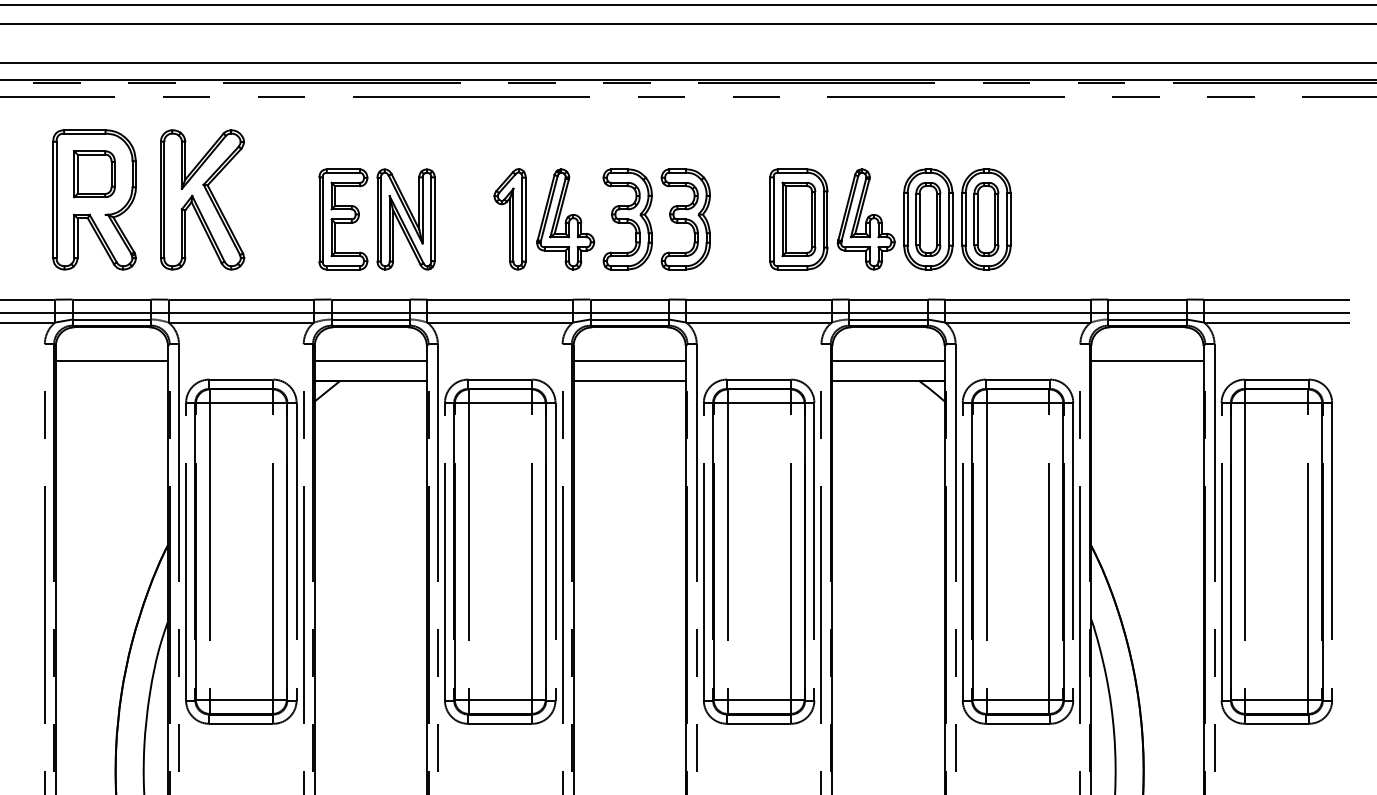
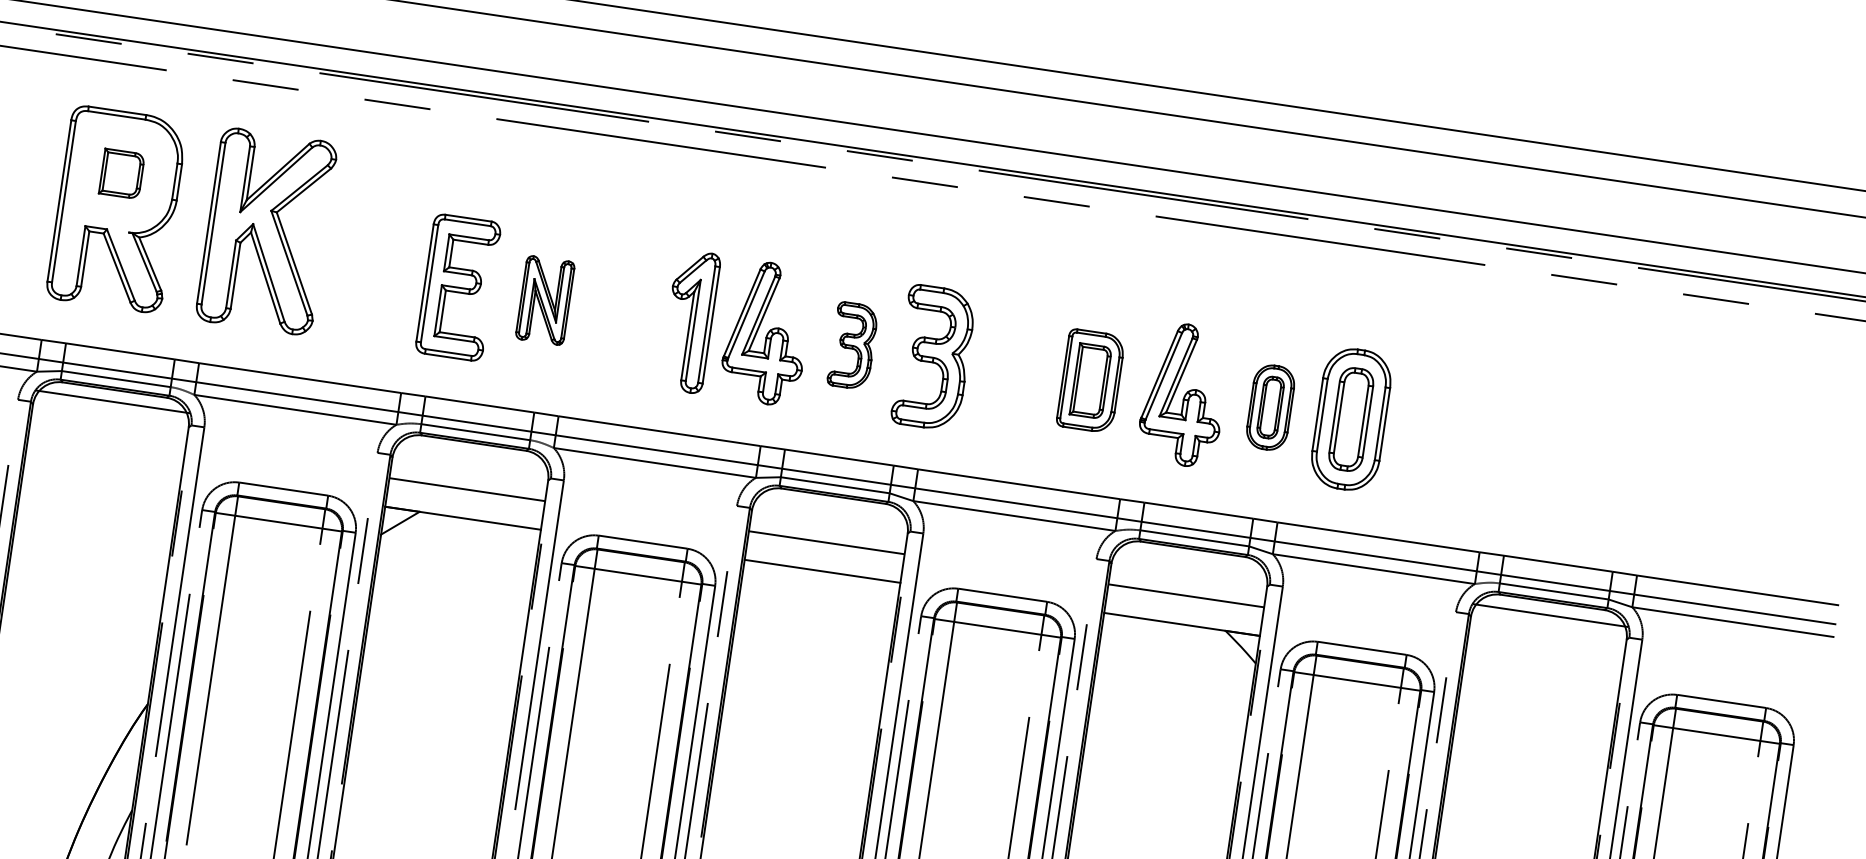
part: (94, 174) -> (121, 174), size x0.7
part: (405, 219) -> (544, 300), size x0.6
part: (627, 219) -> (852, 345), size x0.6
part: (798, 219) -> (1090, 381), size x0.7
part: (928, 219) -> (1270, 407), size x0.6
line: (111, 360) -> (112, 401), moved
line: (1147, 360) -> (1550, 615), moved

